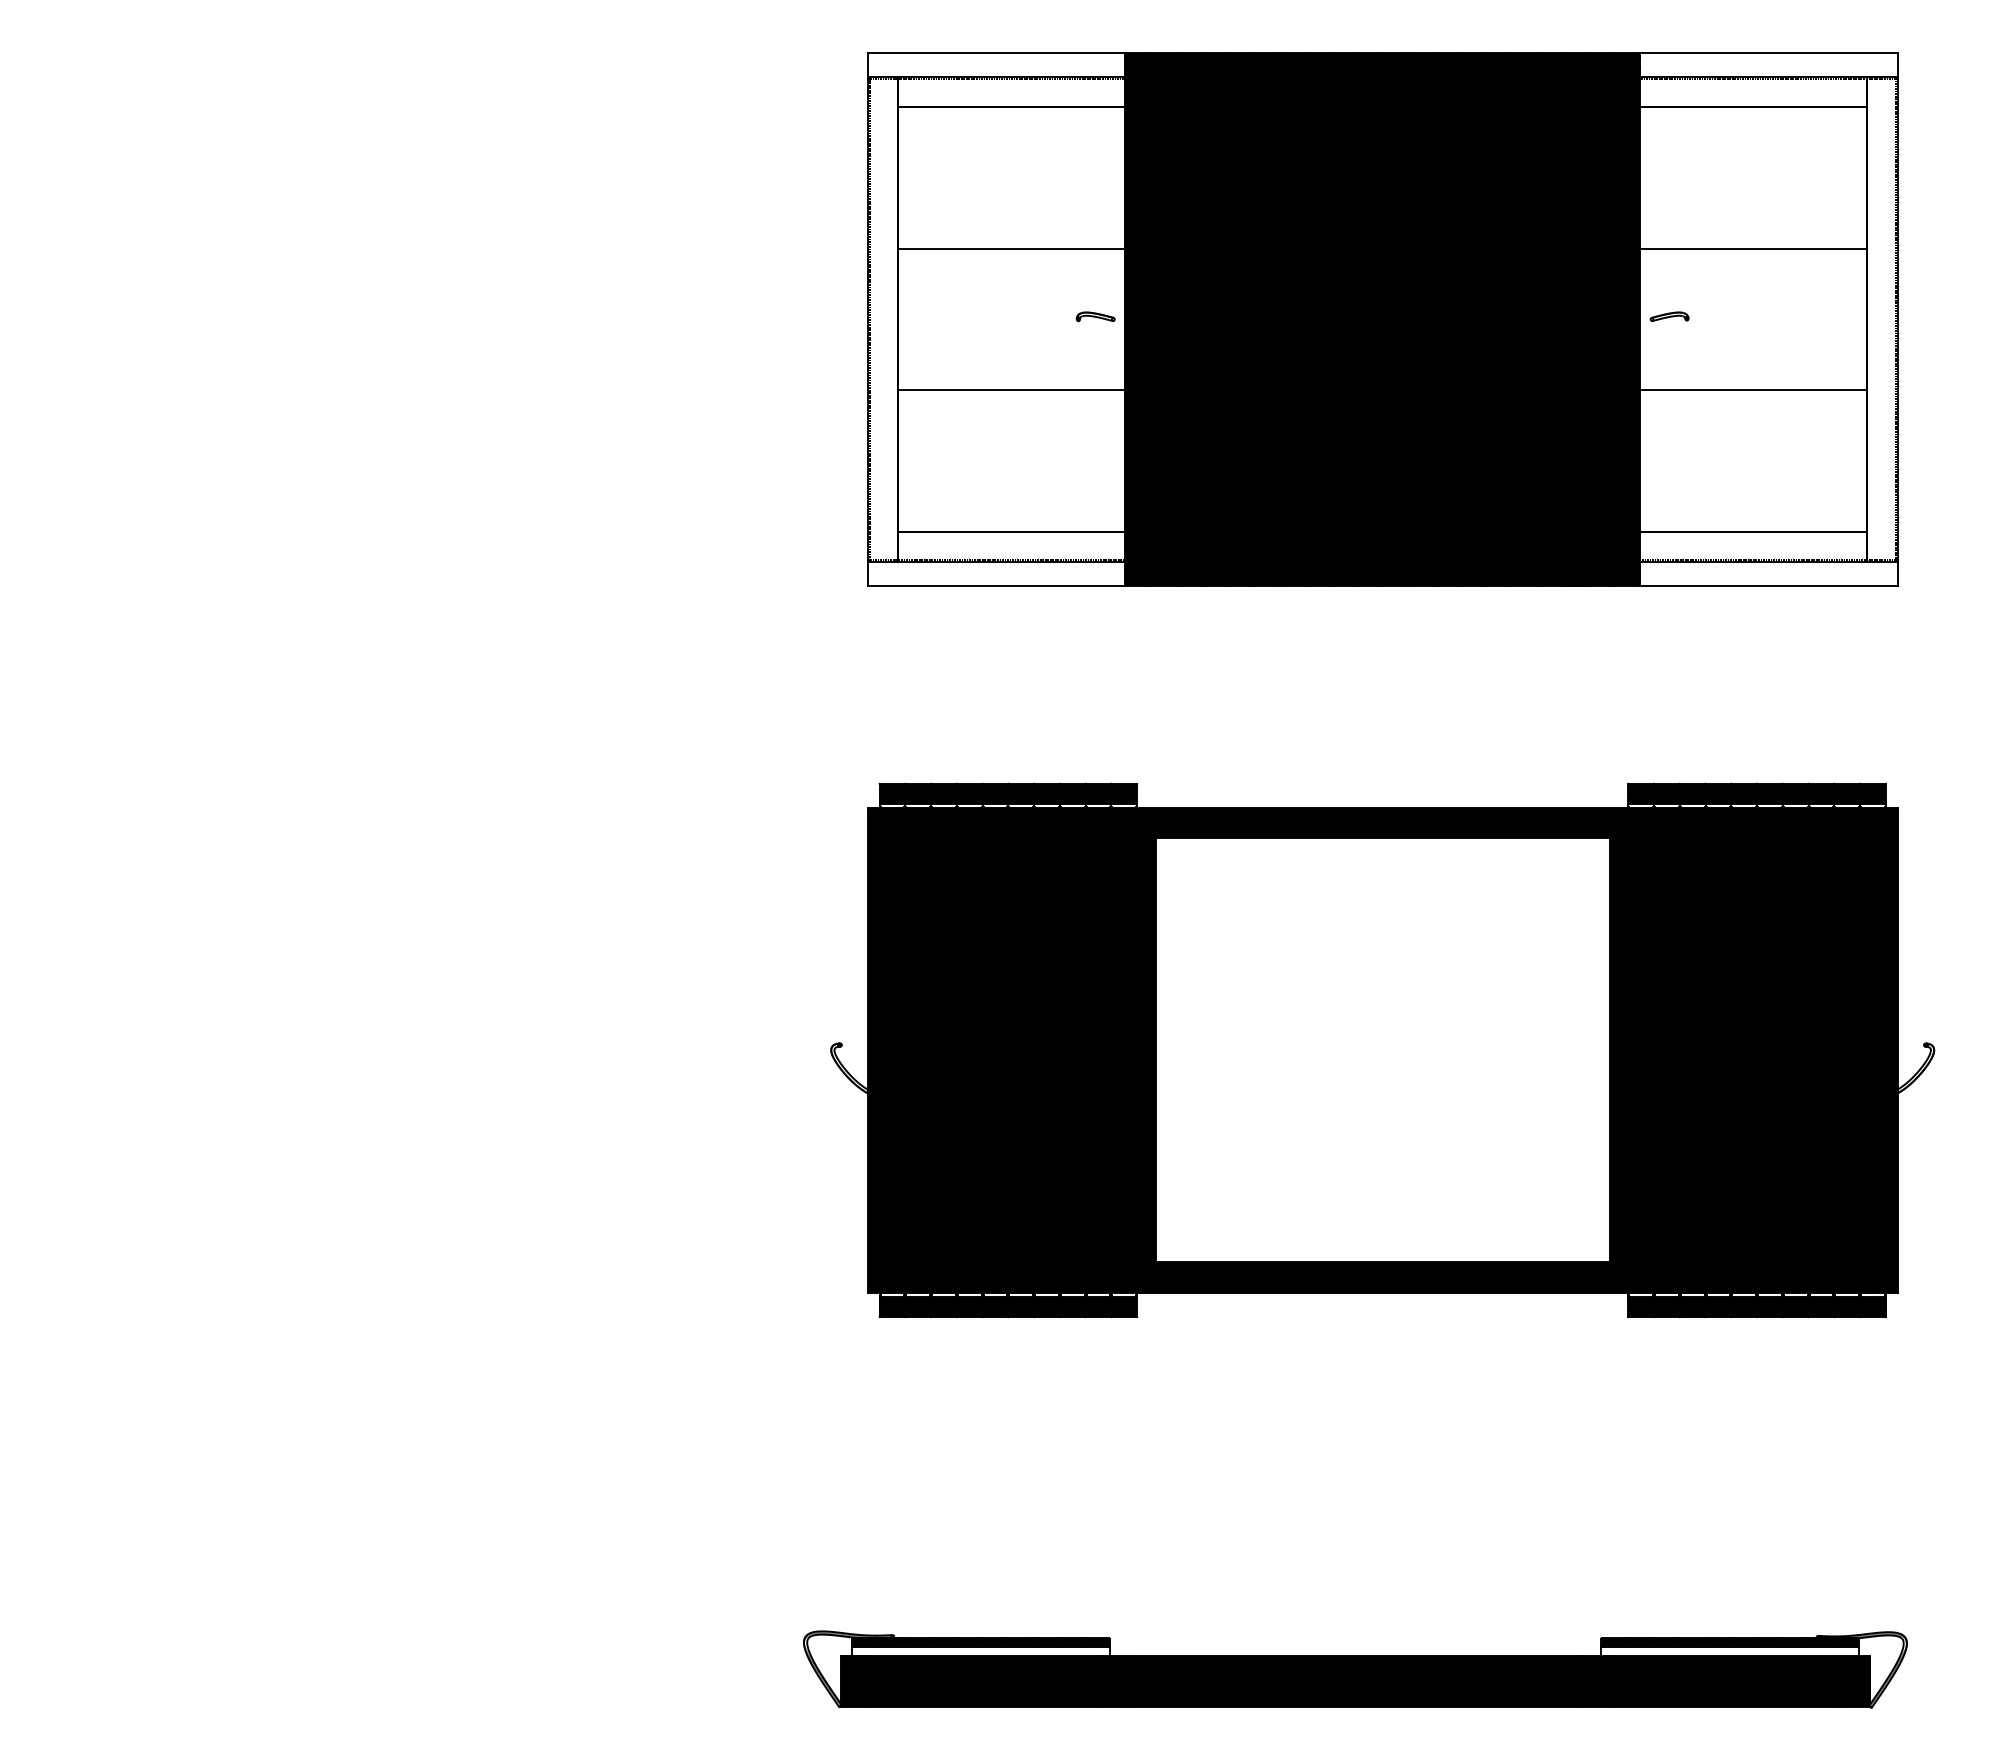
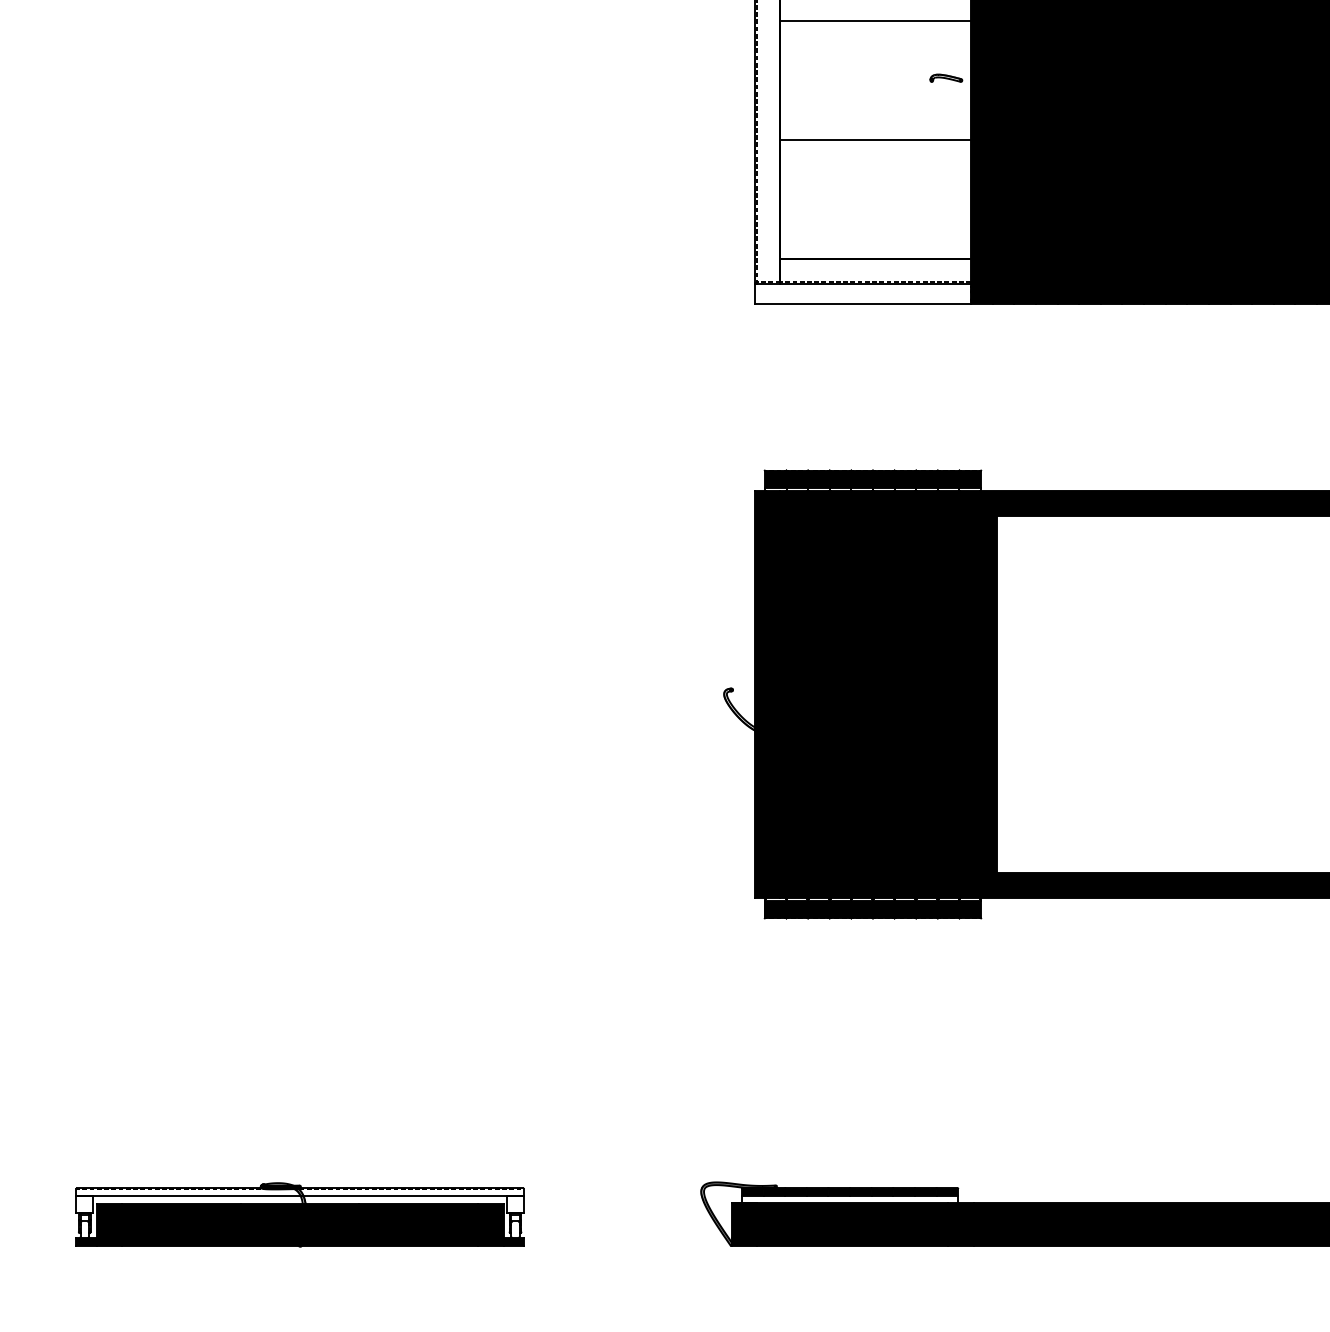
part: (326, 1669) -> (300, 1214), added

